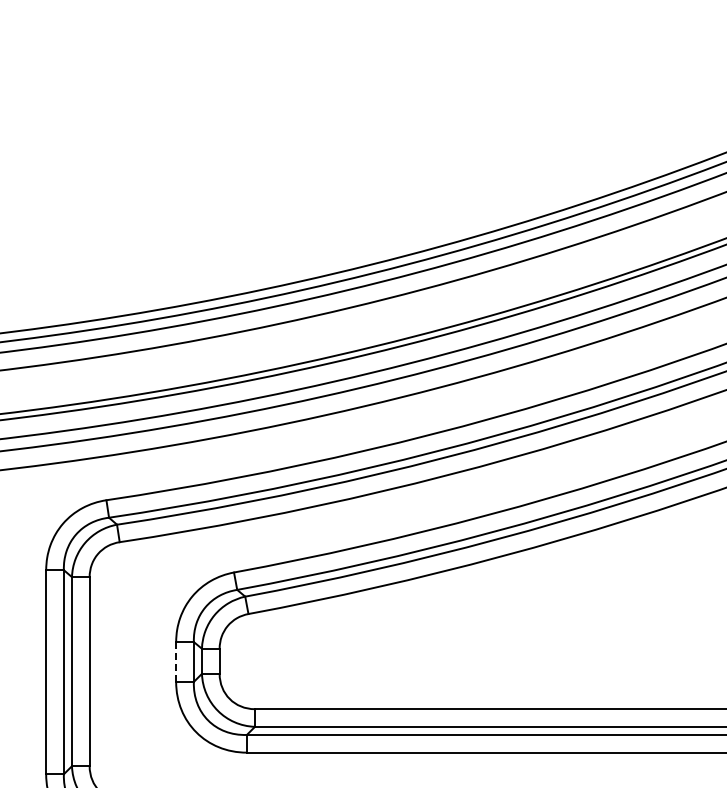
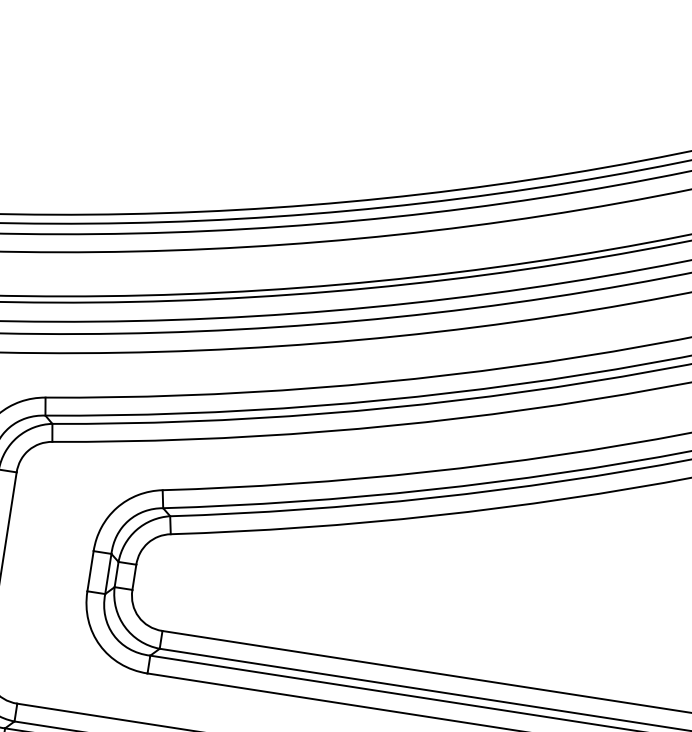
line: (176, 661) -> (90, 570), dashed -> solid

